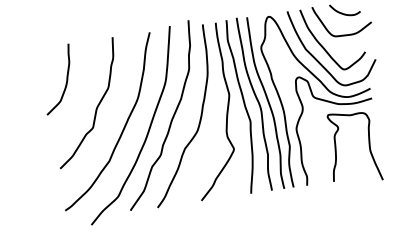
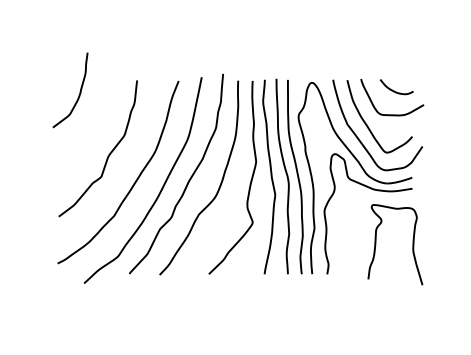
curve: (66, 79) -> (79, 91), moved
curve: (368, 145) -> (412, 244), moved

